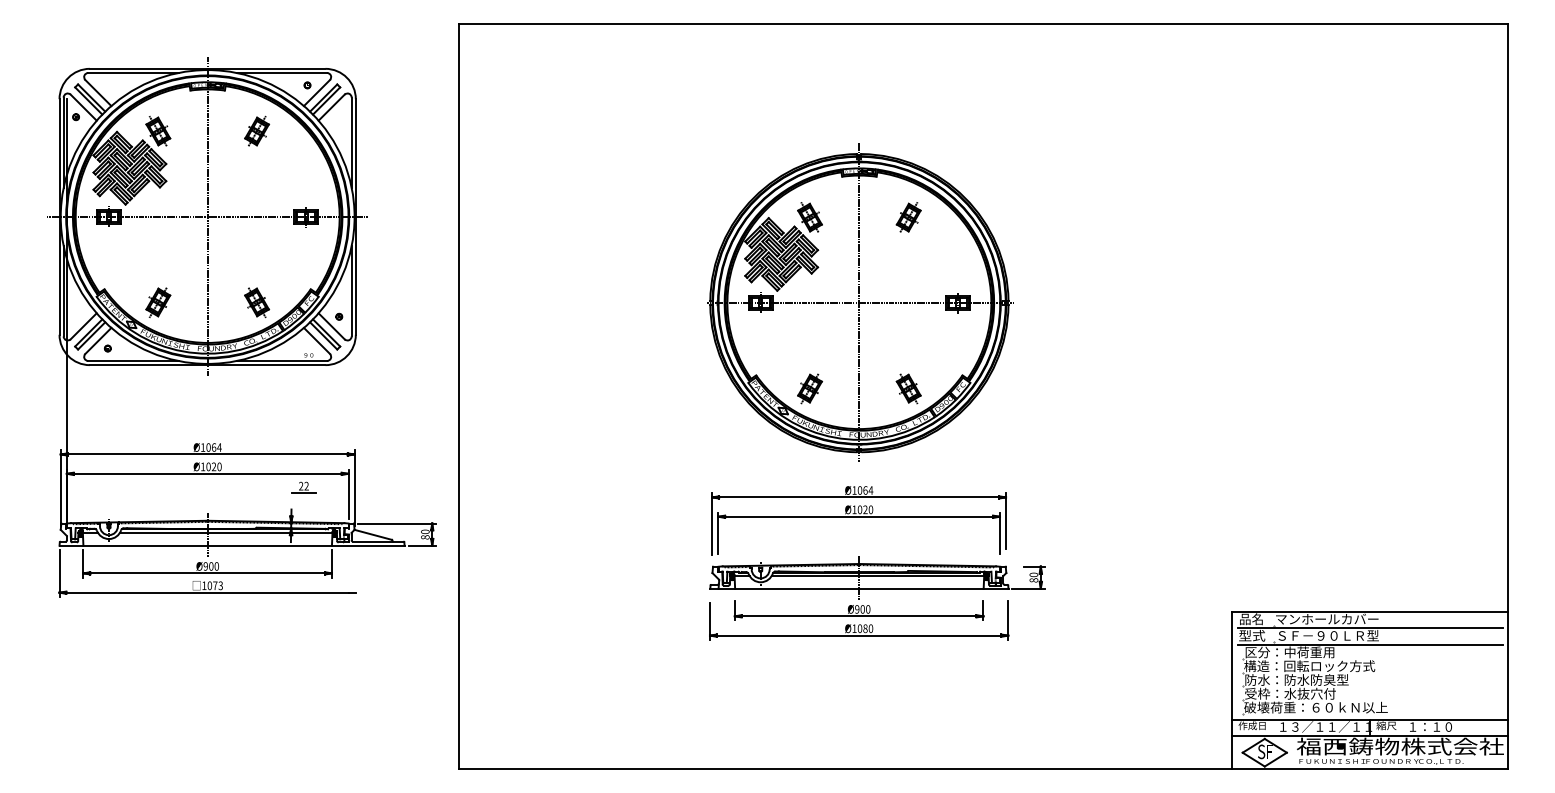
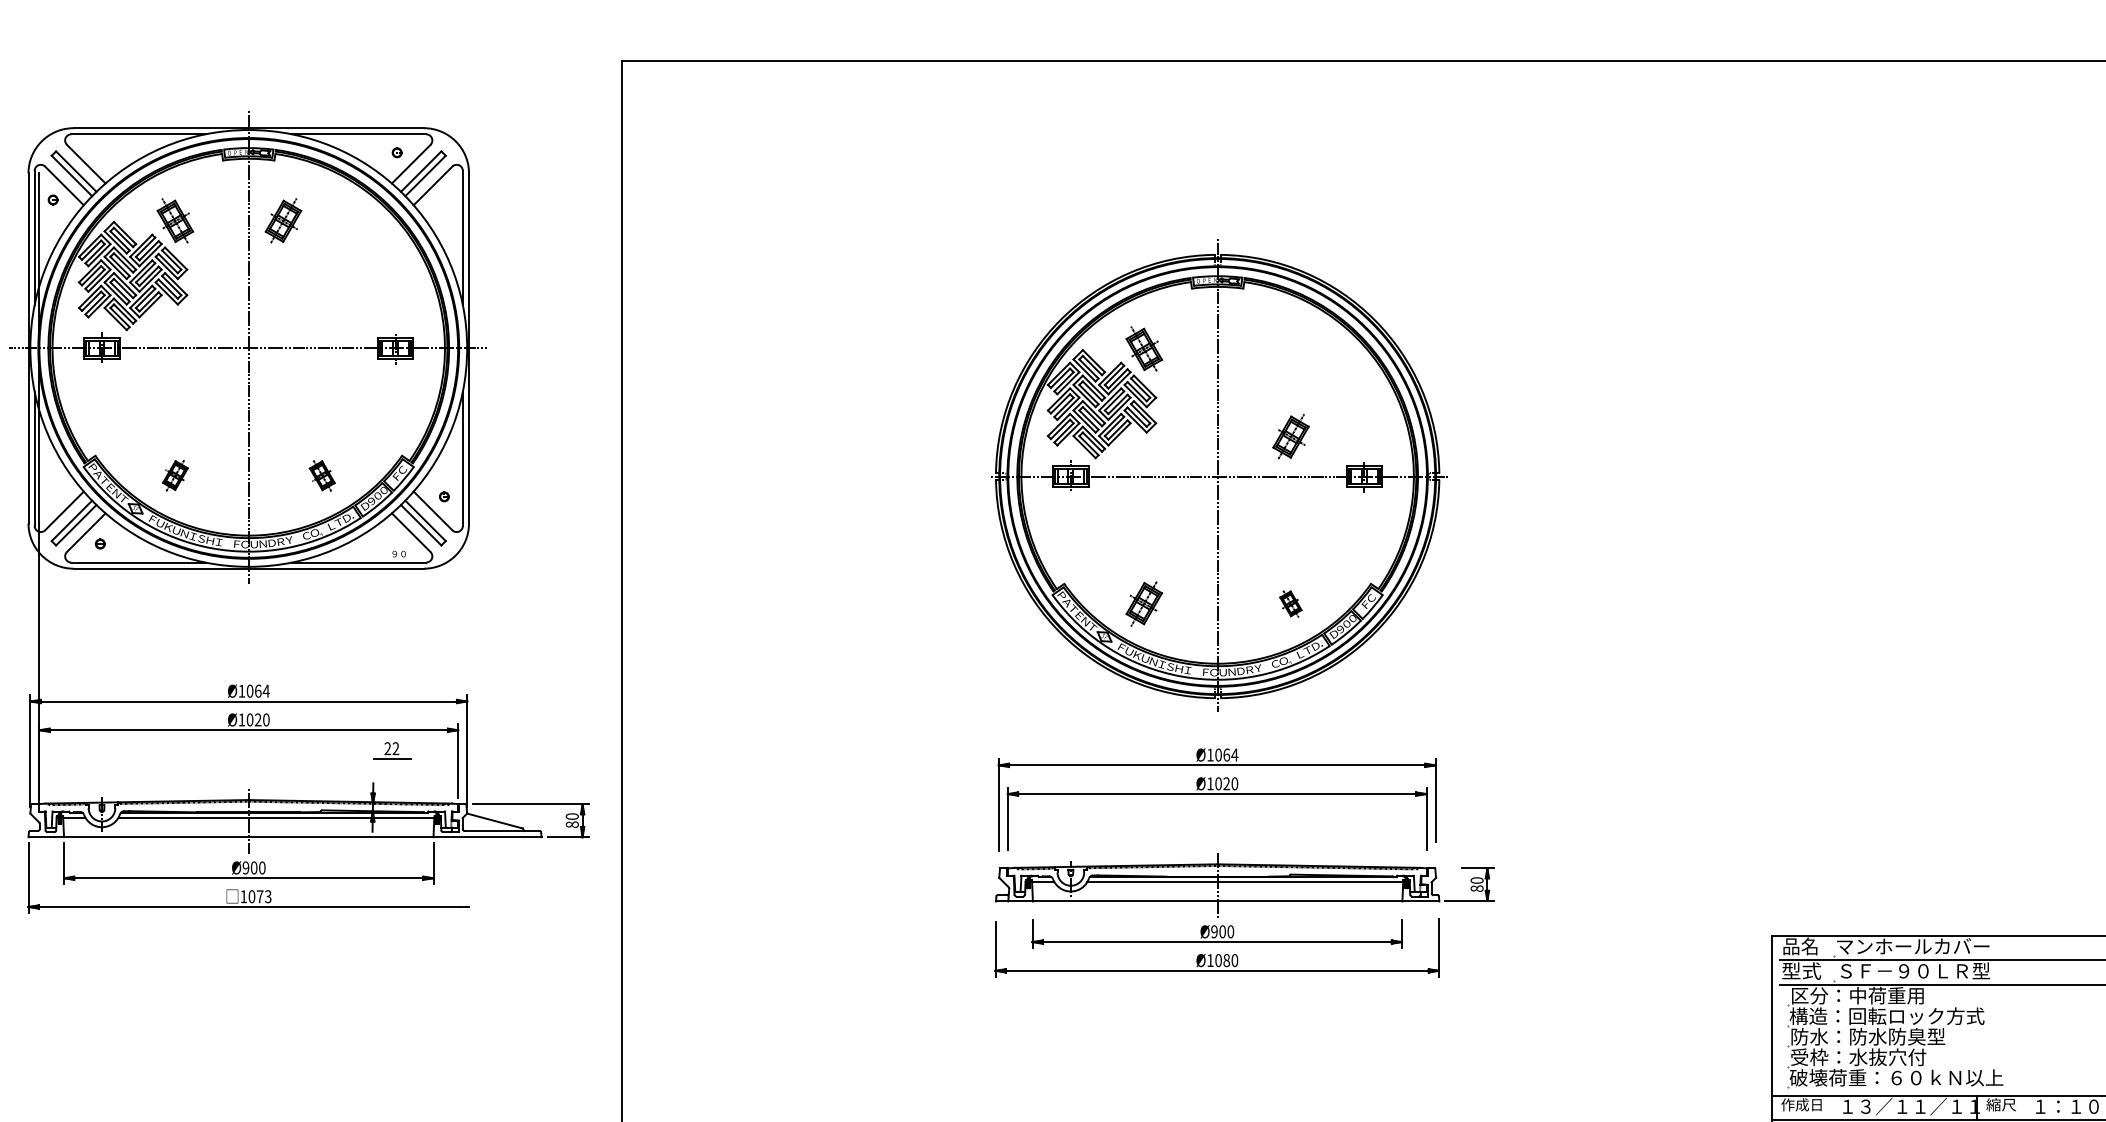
part: (257, 130) -> (284, 219), moved
part: (908, 217) -> (1290, 436), moved
part: (158, 302) -> (175, 475), size x0.7
part: (257, 302) -> (322, 475), size x0.7
part: (908, 388) -> (1290, 603), size x0.6

